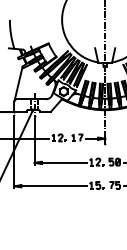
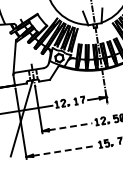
line: (64, 162) -> (70, 126), solid -> dashed
line: (54, 186) -> (64, 151), solid -> dashed

